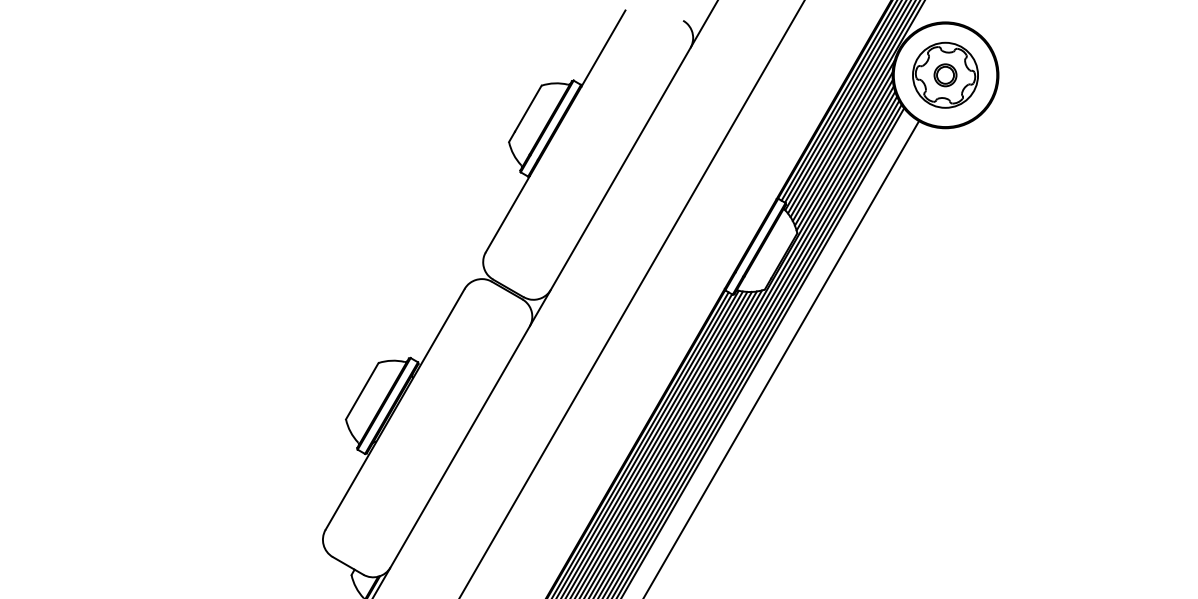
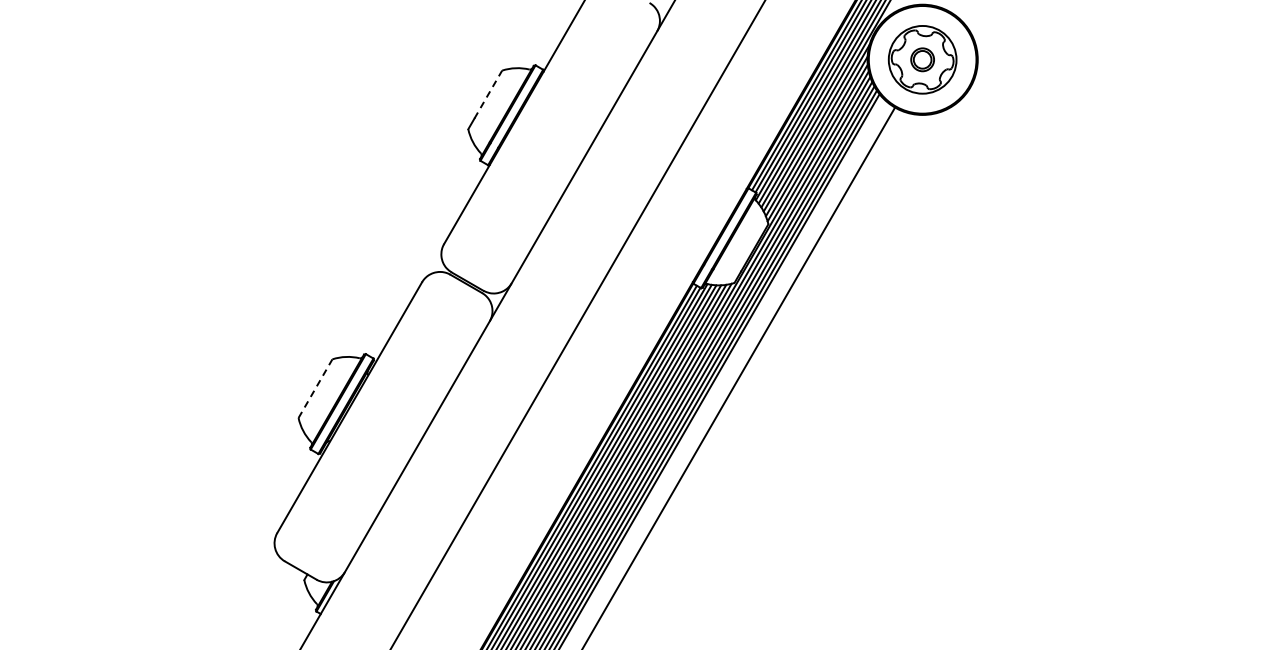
line: (528, 108) -> (488, 94), solid -> dashed
line: (362, 391) -> (315, 388), solid -> dashed

